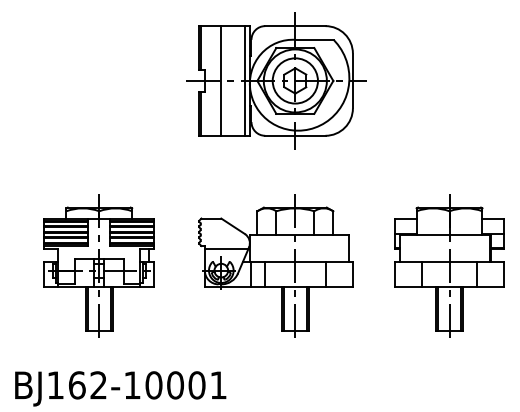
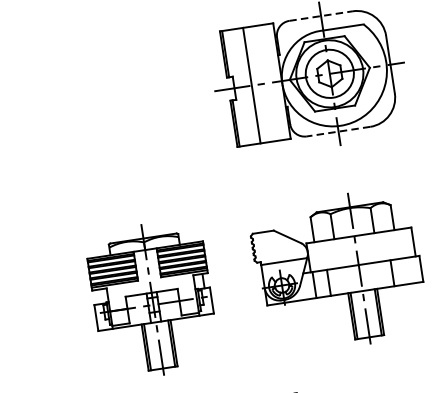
line: (295, 26) -> (321, 16), solid -> dashed
line: (244, 80) -> (276, 81), removed
line: (294, 135) -> (337, 131), solid -> dashed

